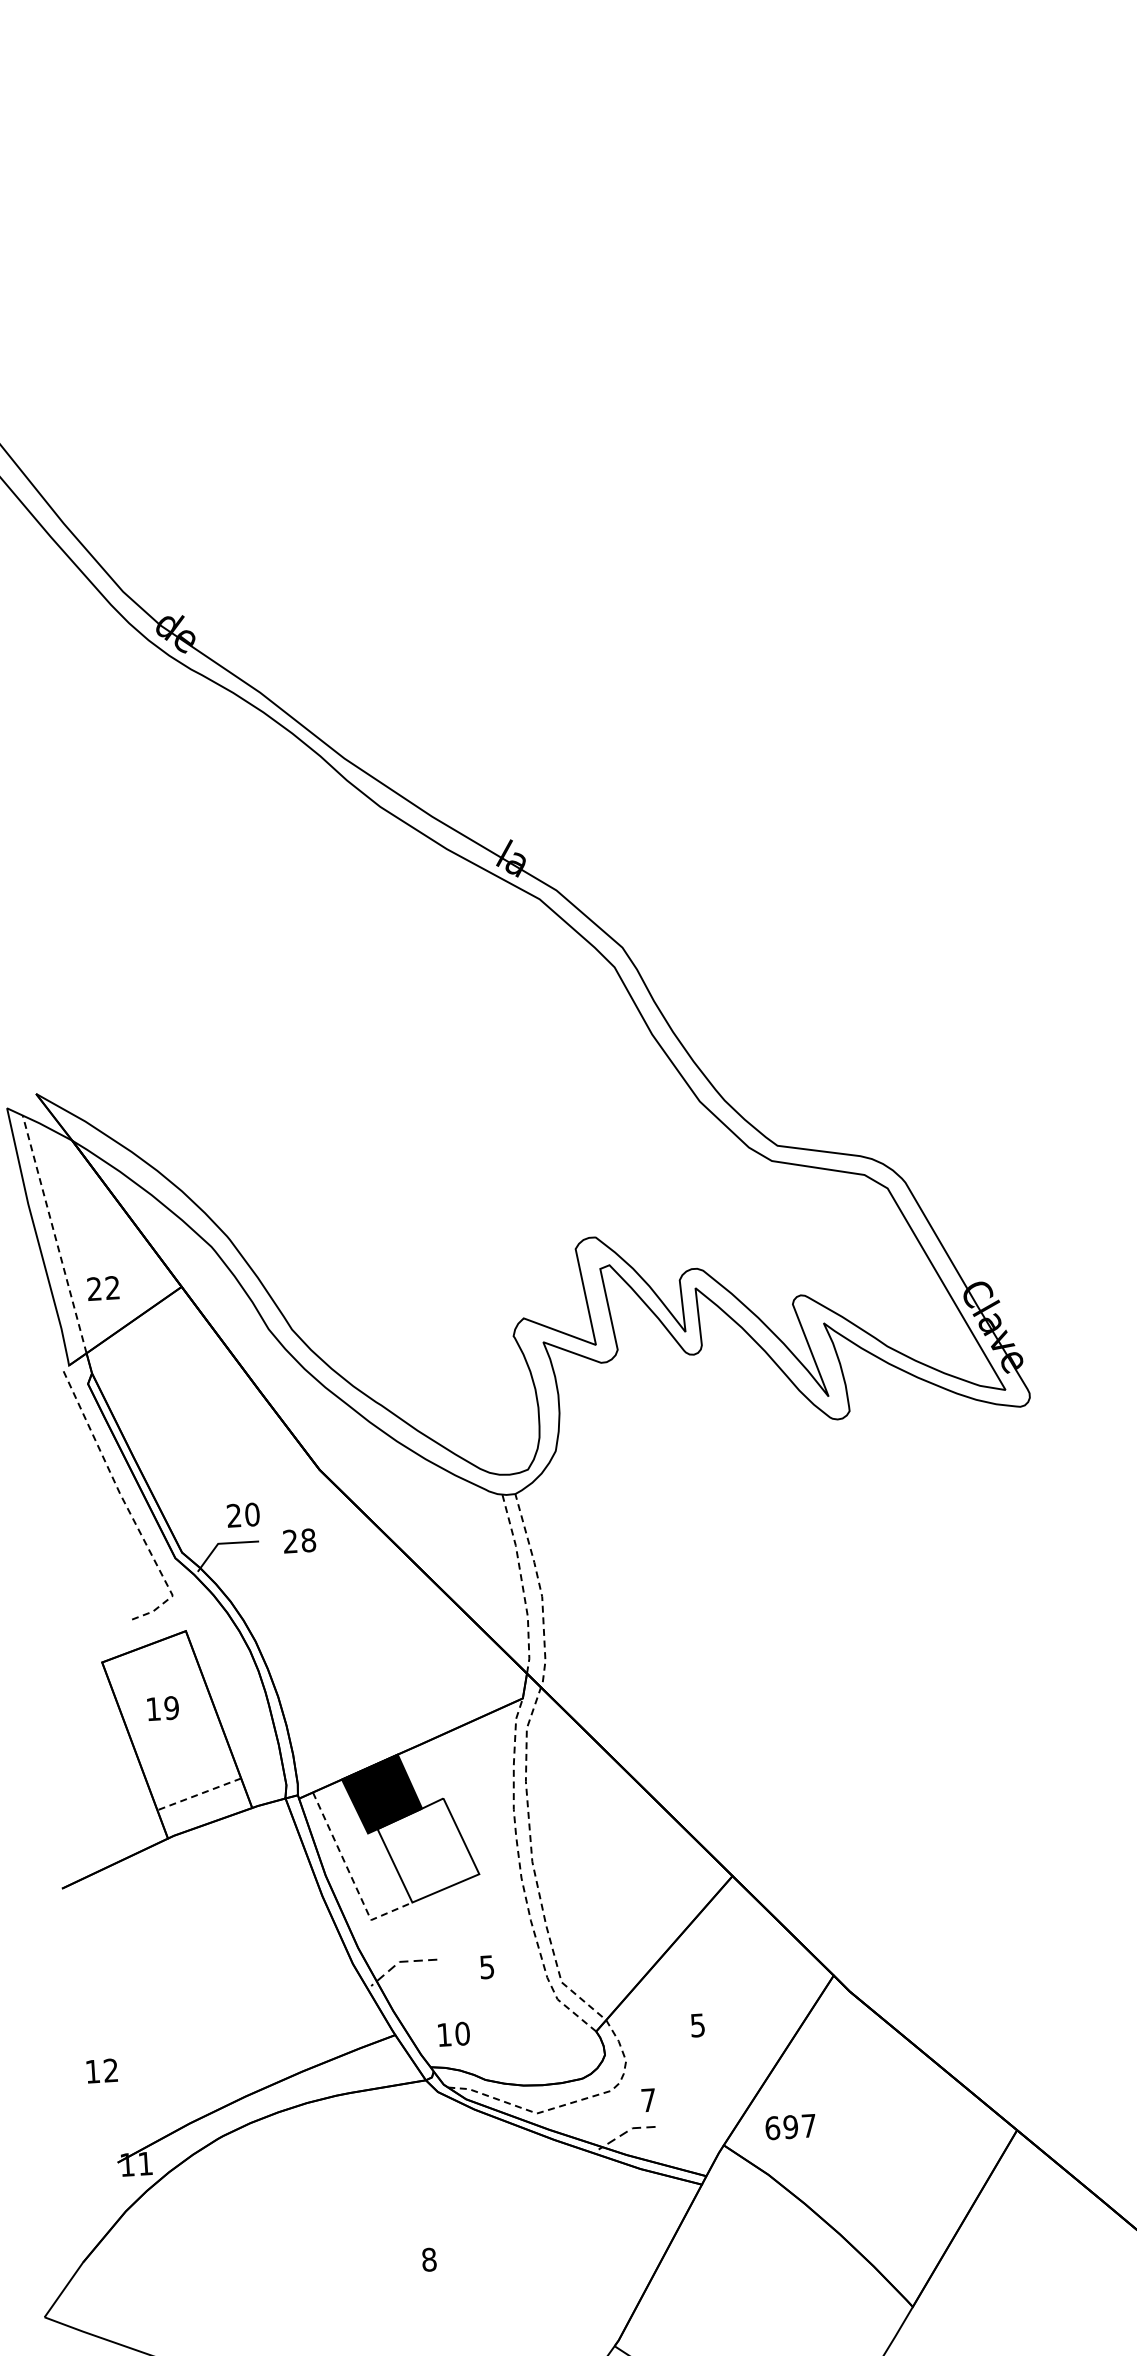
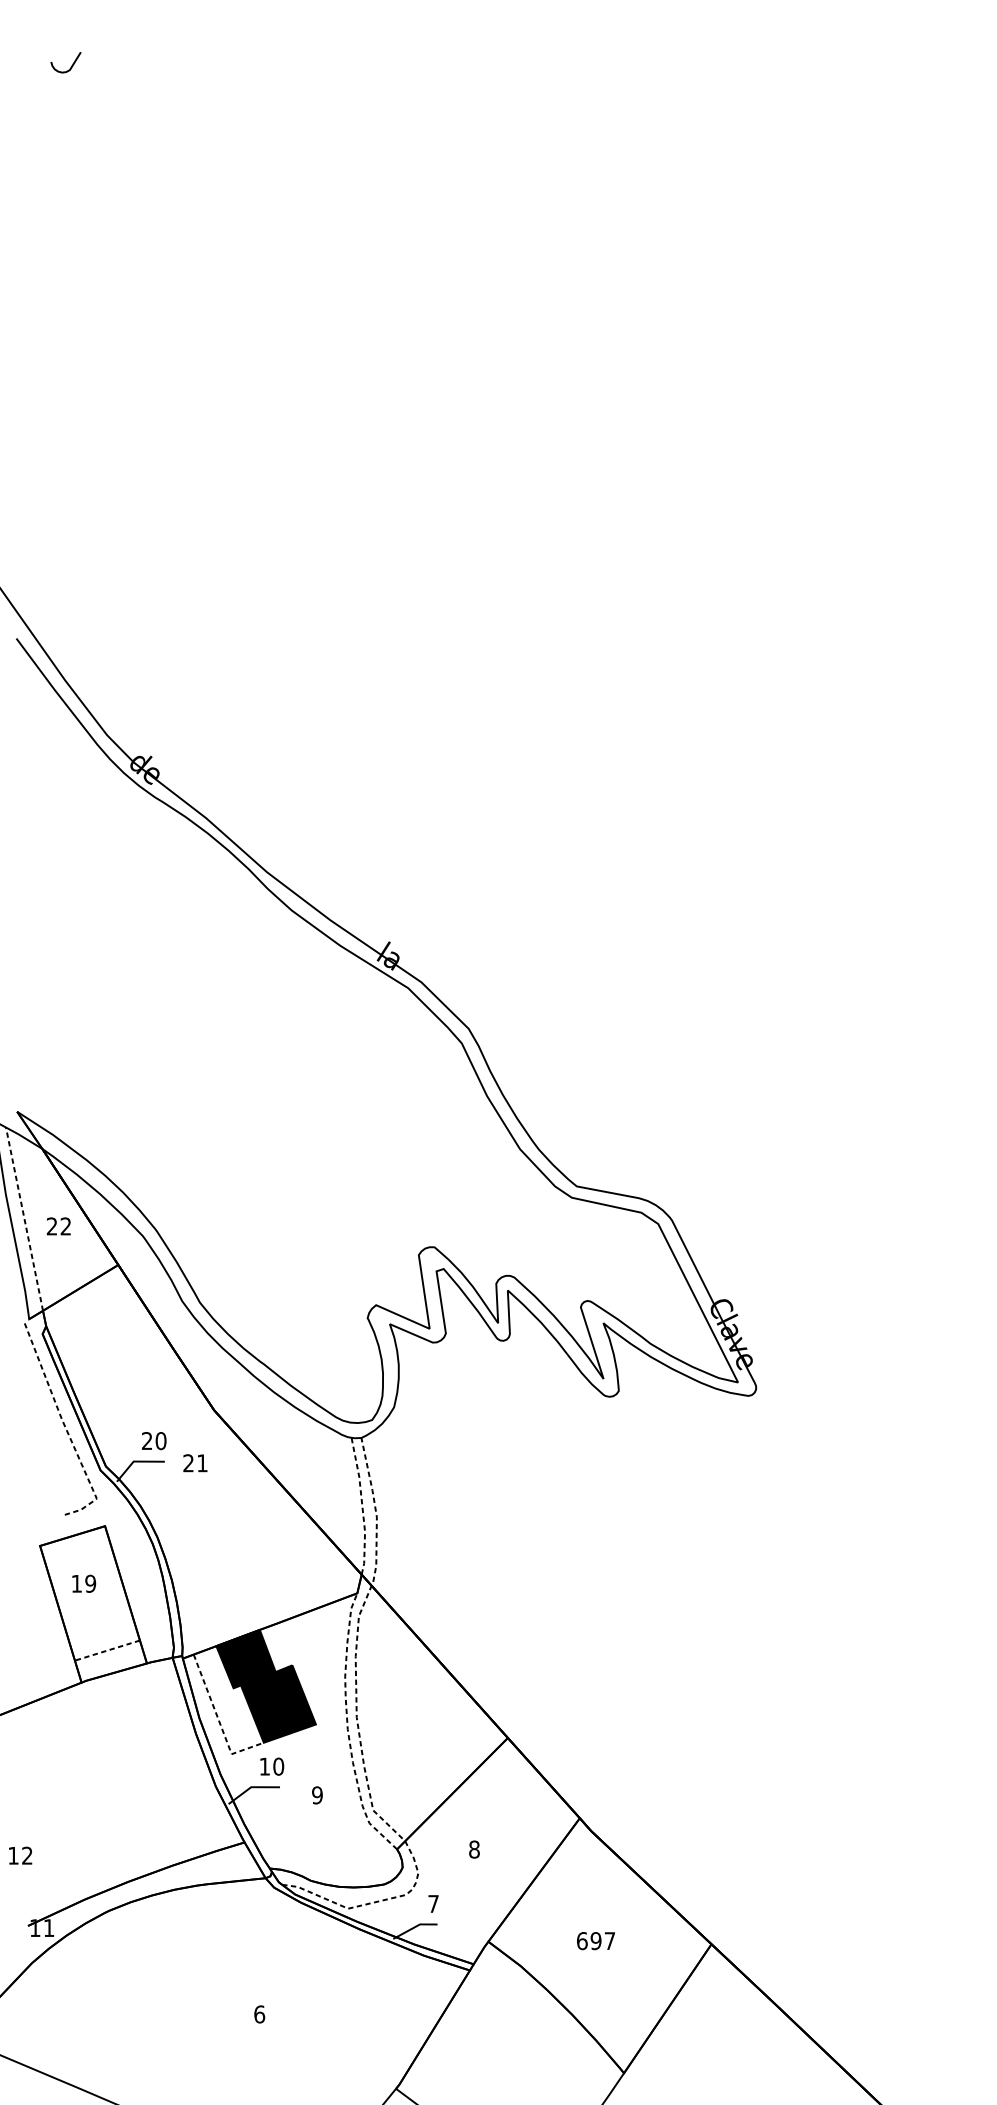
text: (102, 1288) -> (58, 1226), moved
text: (308, 1540) -> (202, 1463), 28 -> 21
fill: (428, 1849) -> (278, 1703), added
line: (399, 1962) -> (251, 1787), dashed -> solid
text: (487, 1967) -> (317, 1795), 5 -> 9
text: (697, 2025) -> (474, 1849), 5 -> 8
text: (454, 2034) -> (272, 1766), moved
text: (790, 2127) -> (595, 1941), moved
line: (625, 2132) -> (414, 1927), dashed -> solid
text: (429, 2259) -> (259, 2014), 8 -> 6

